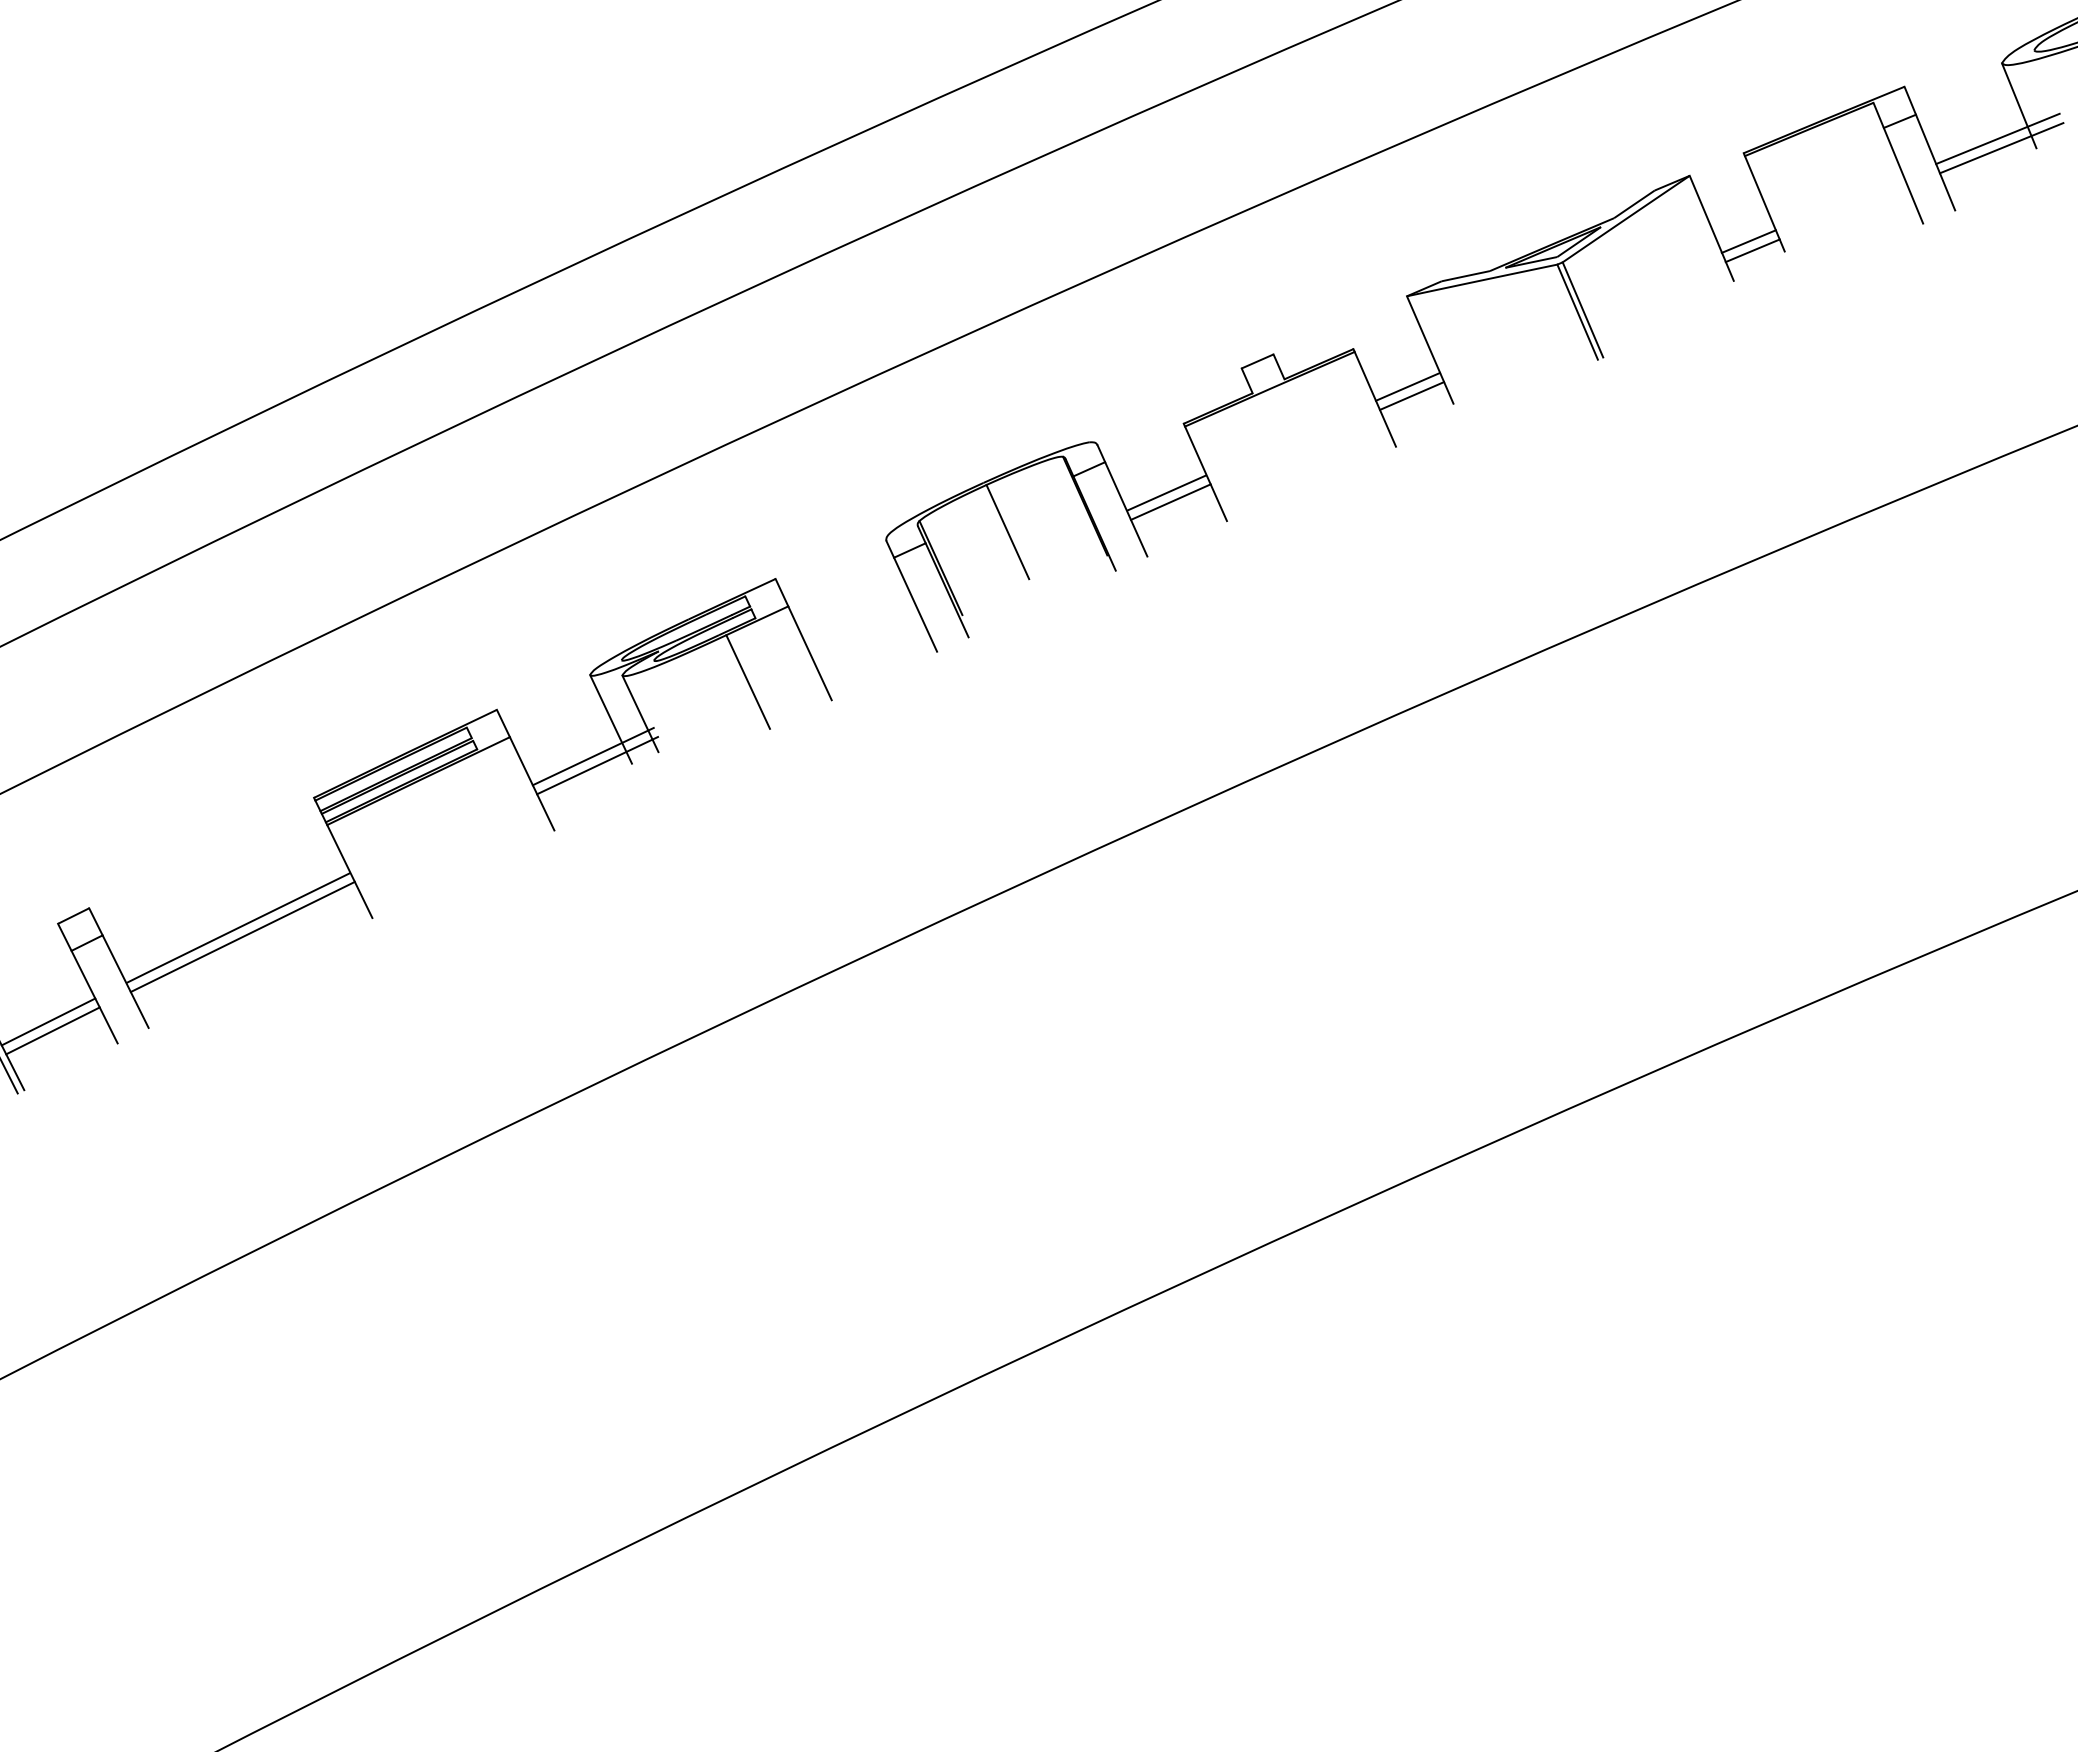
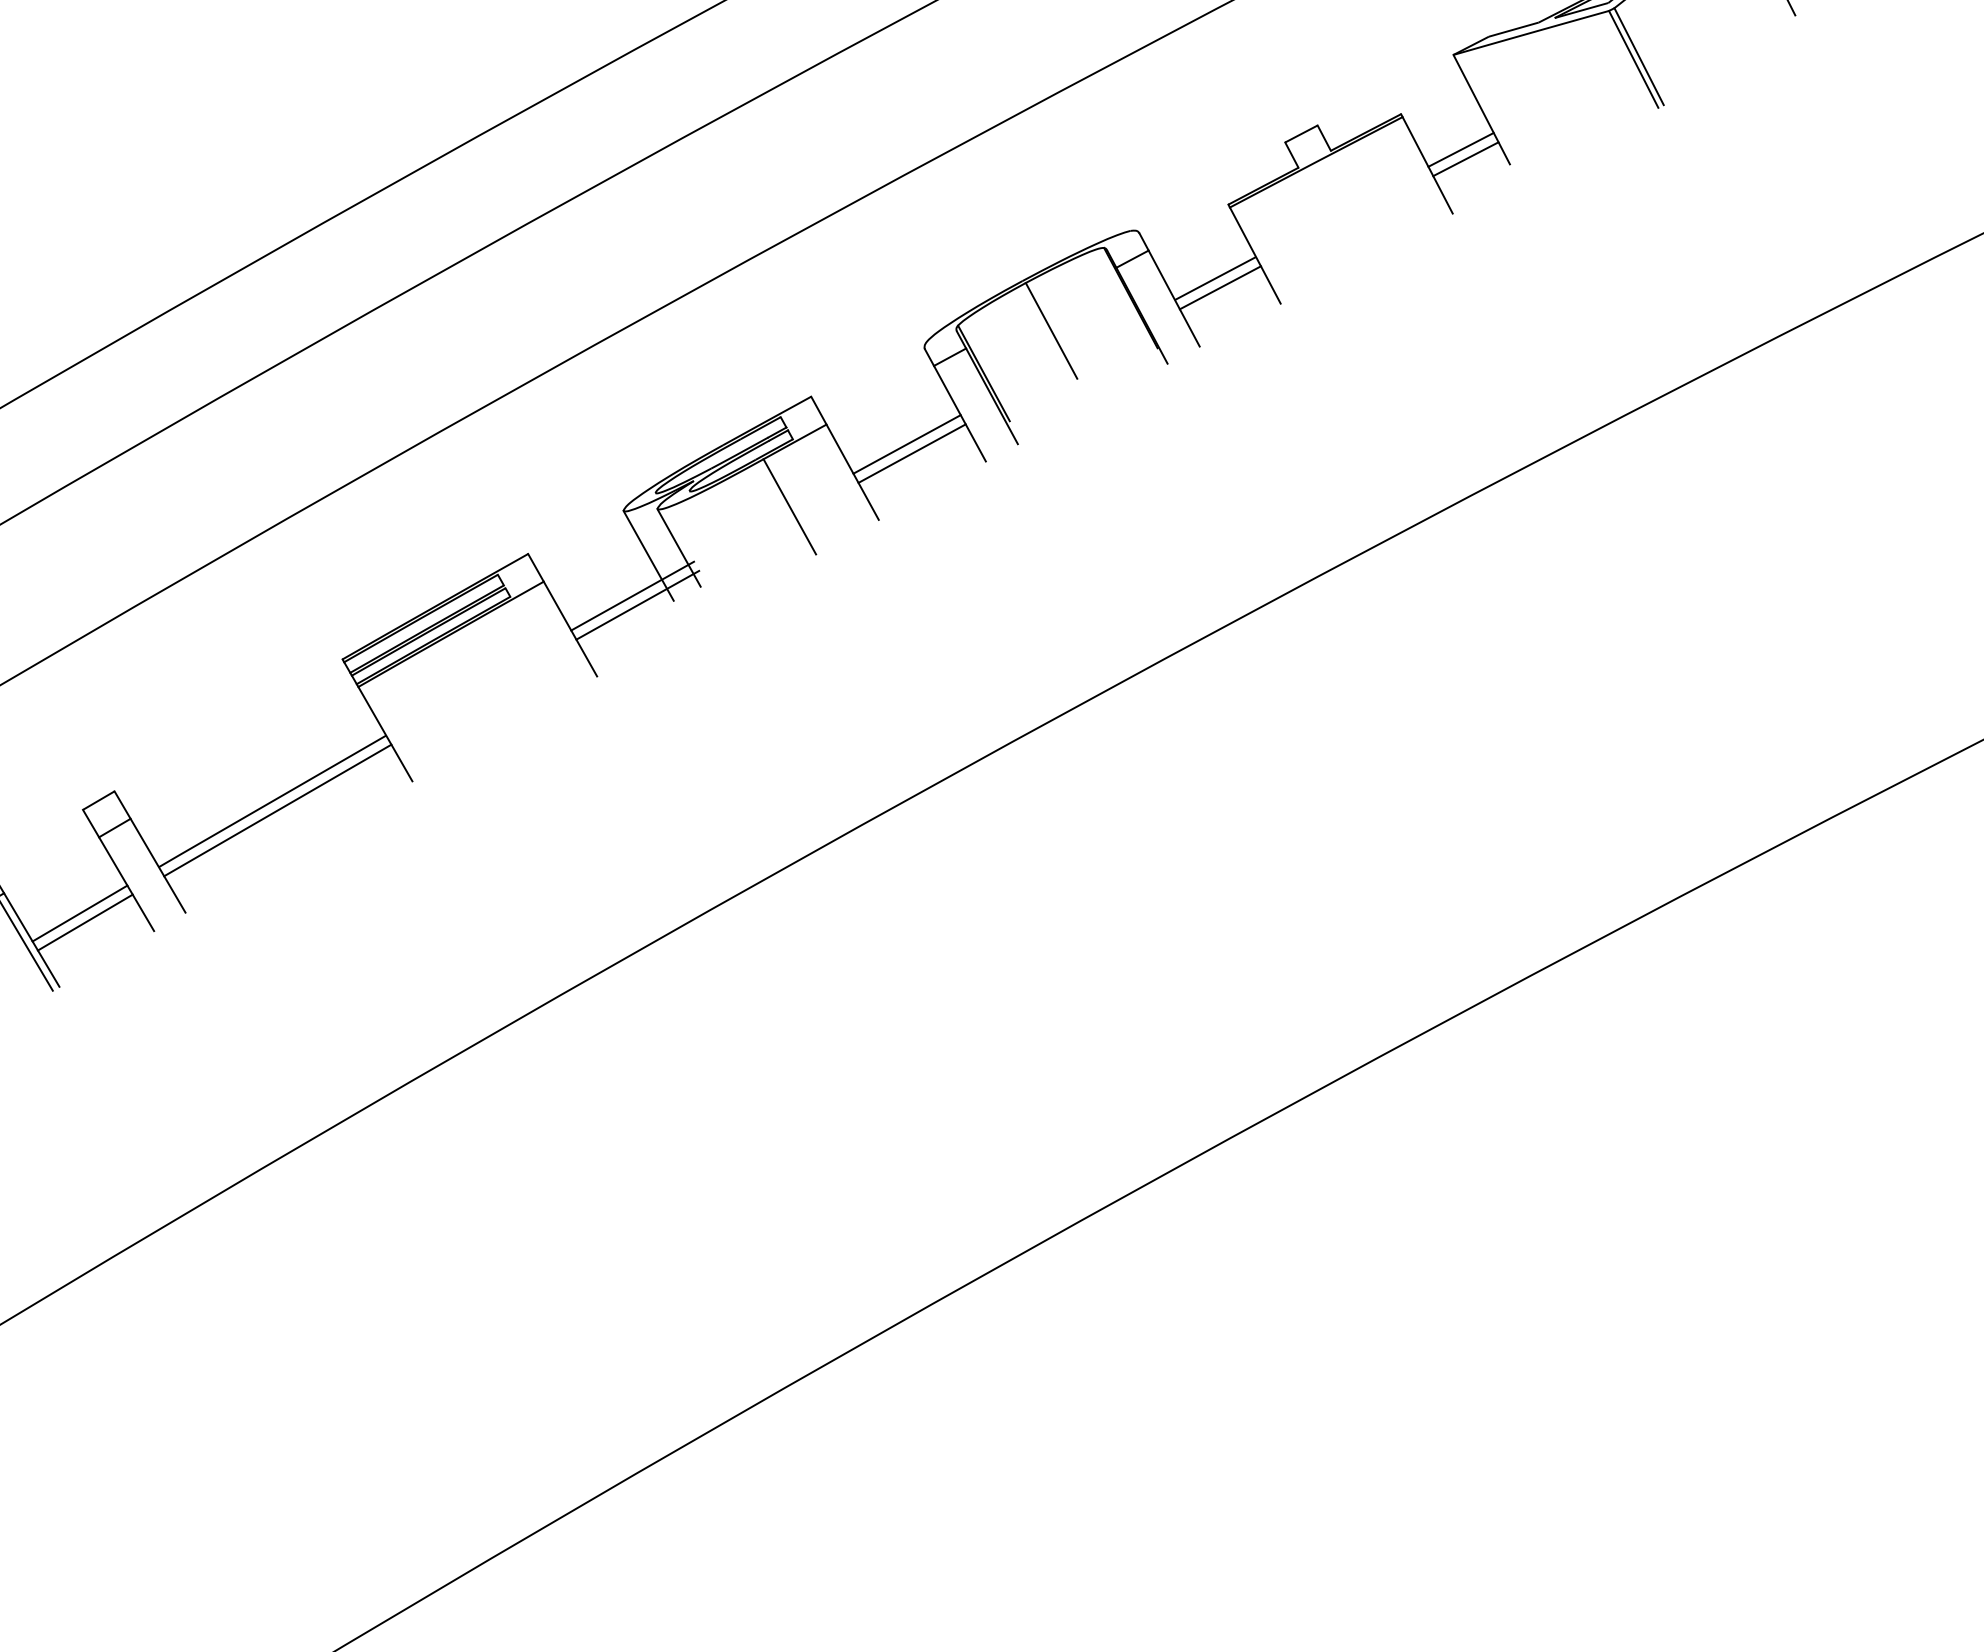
line: (863, 630) -> (907, 444), added
line: (867, 639) -> (911, 453), added

